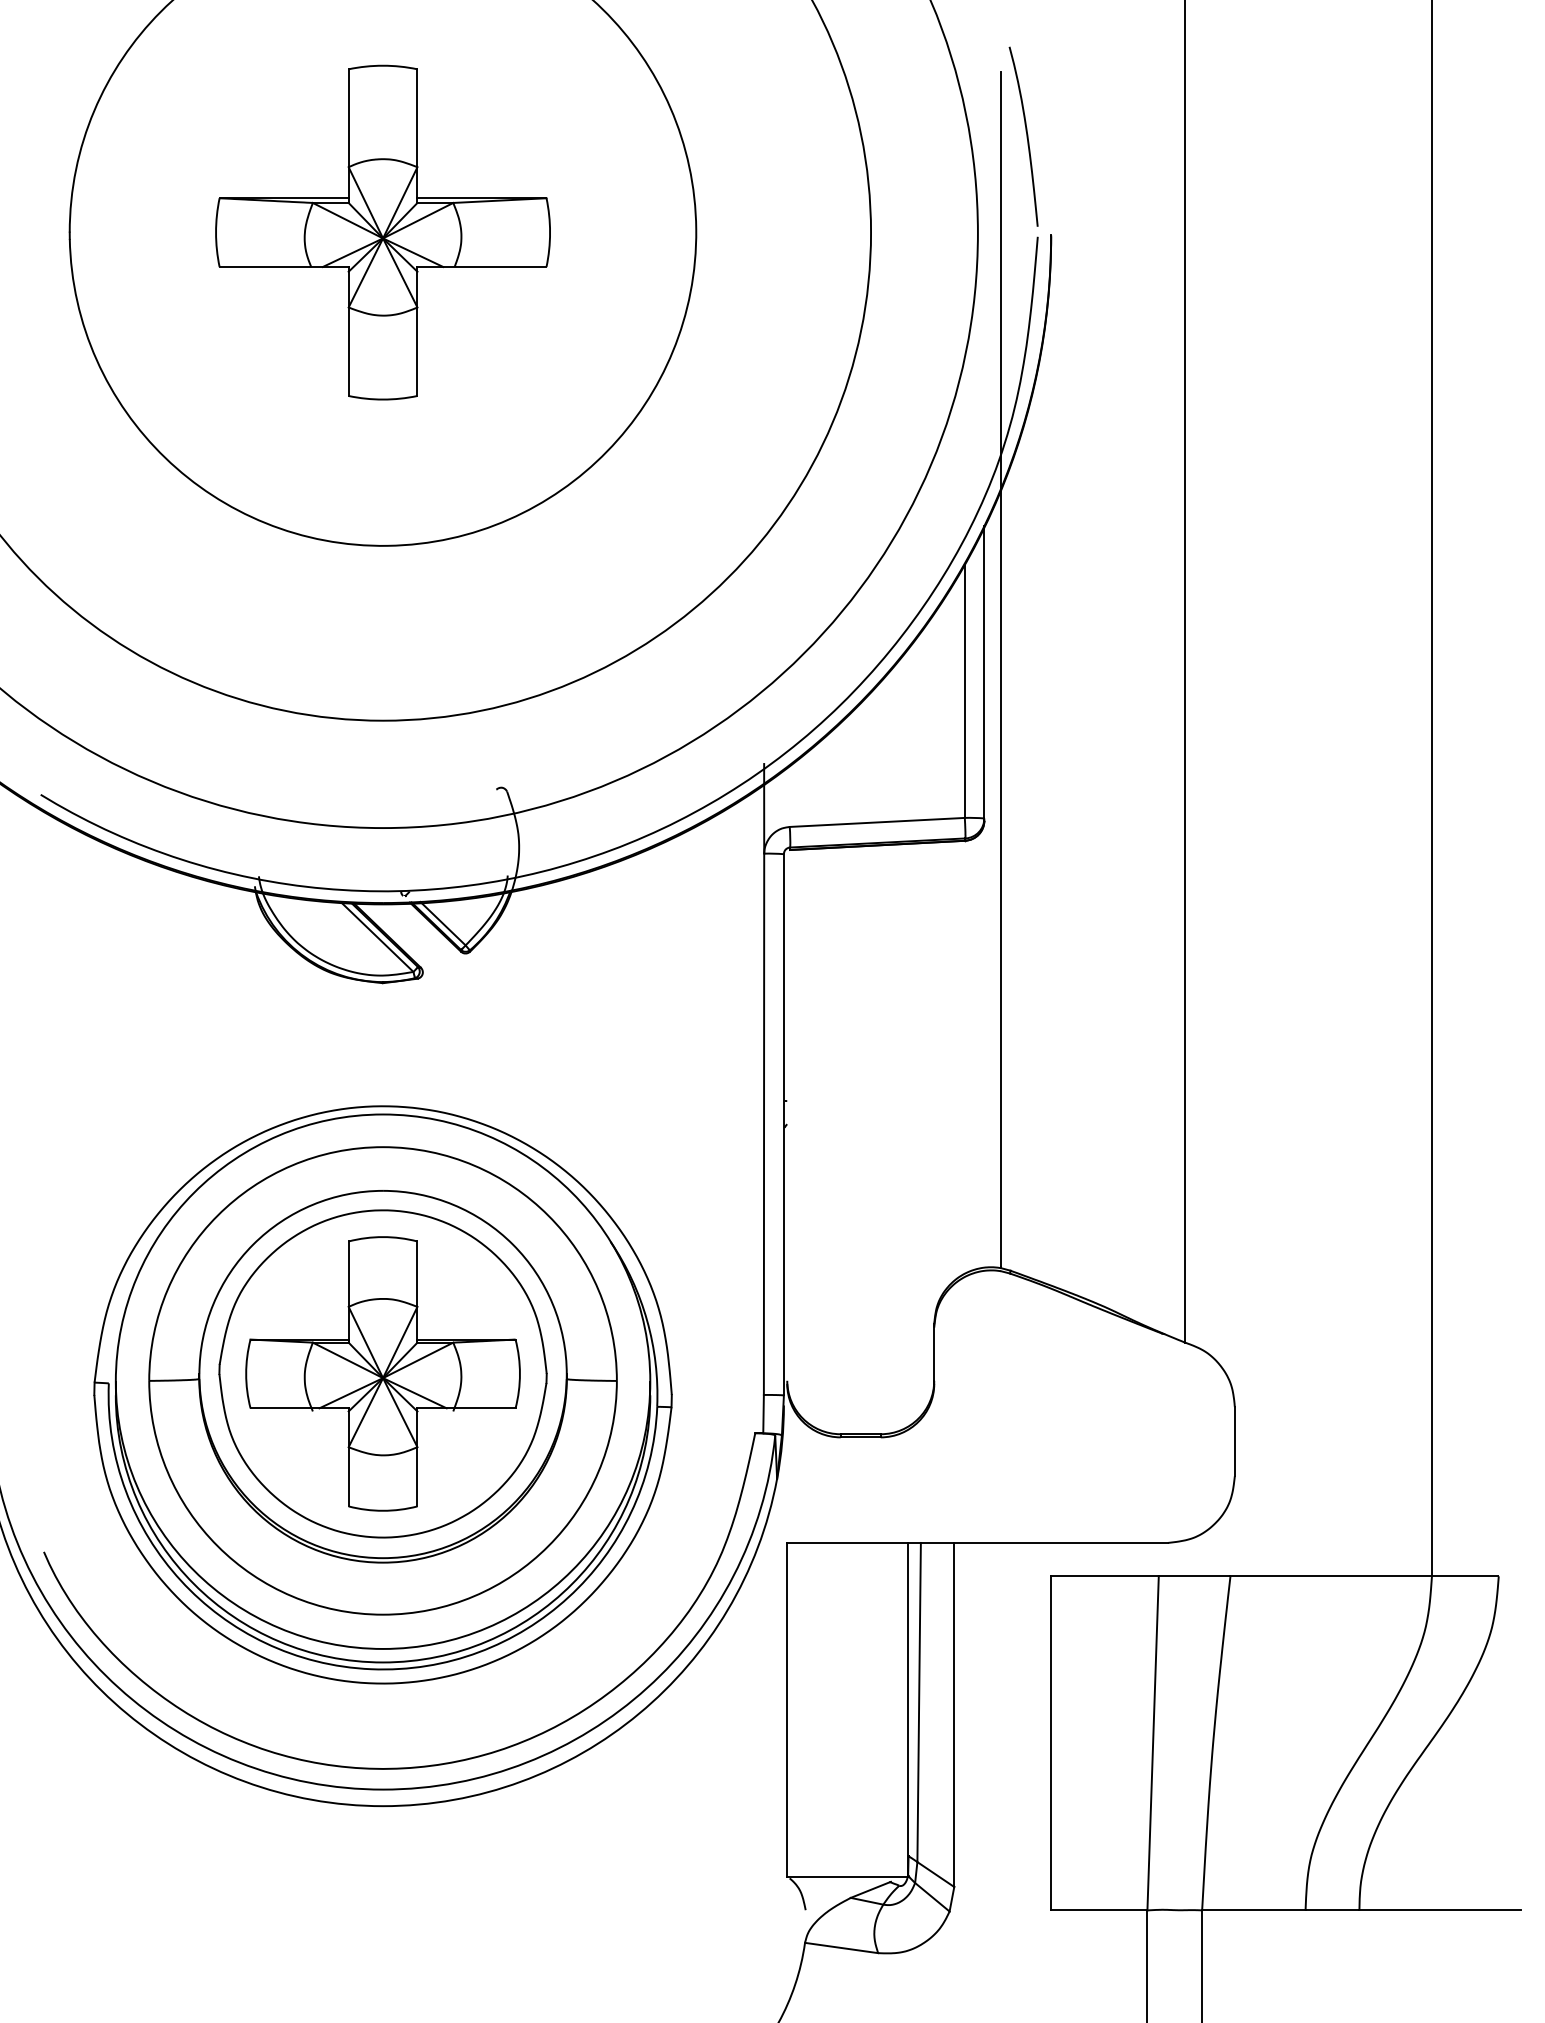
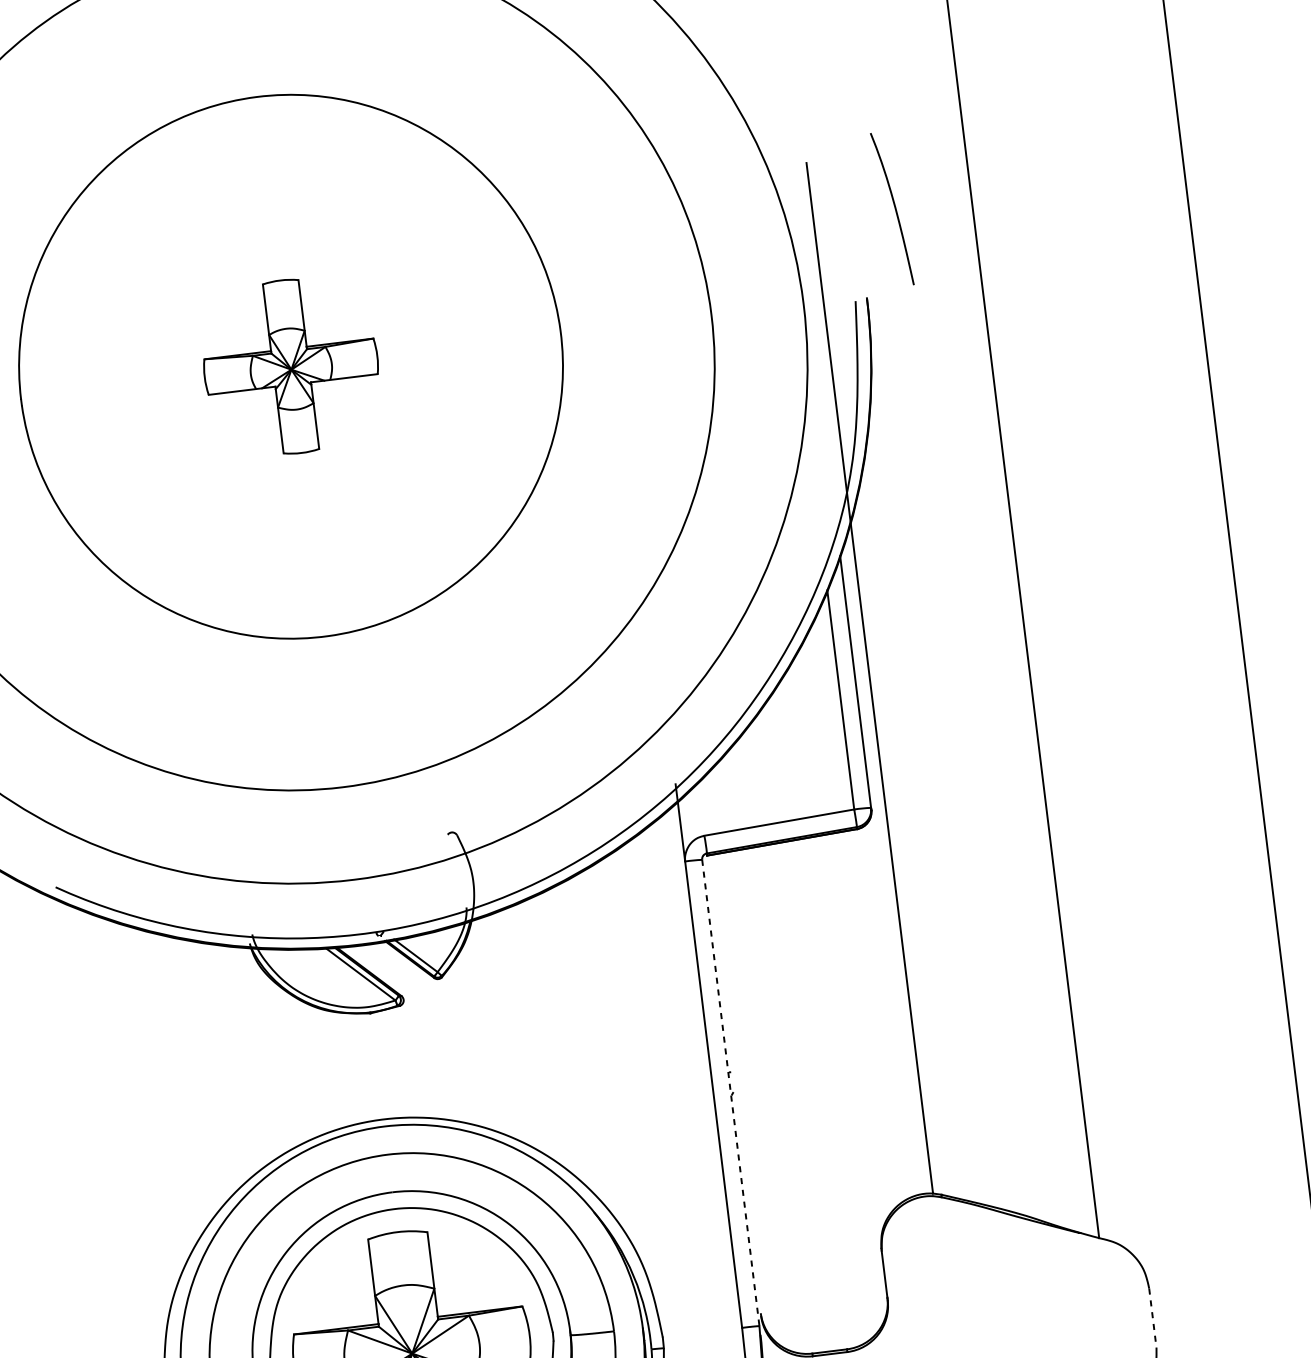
curve: (1026, 136) -> (894, 208), moved
part: (382, 232) -> (290, 366), size x0.6
line: (783, 1124) -> (730, 1092), solid -> dashed
line: (1234, 1442) -> (1152, 1319), solid -> dashed

